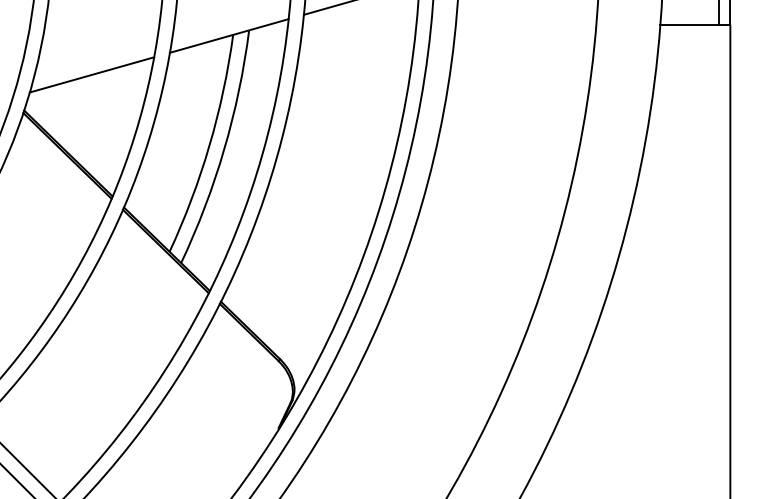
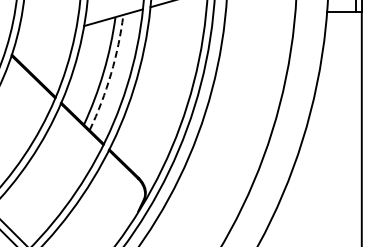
line: (91, 73) -> (45, 36), removed
arc: (225, 148) -> (111, 73), solid -> dashed

